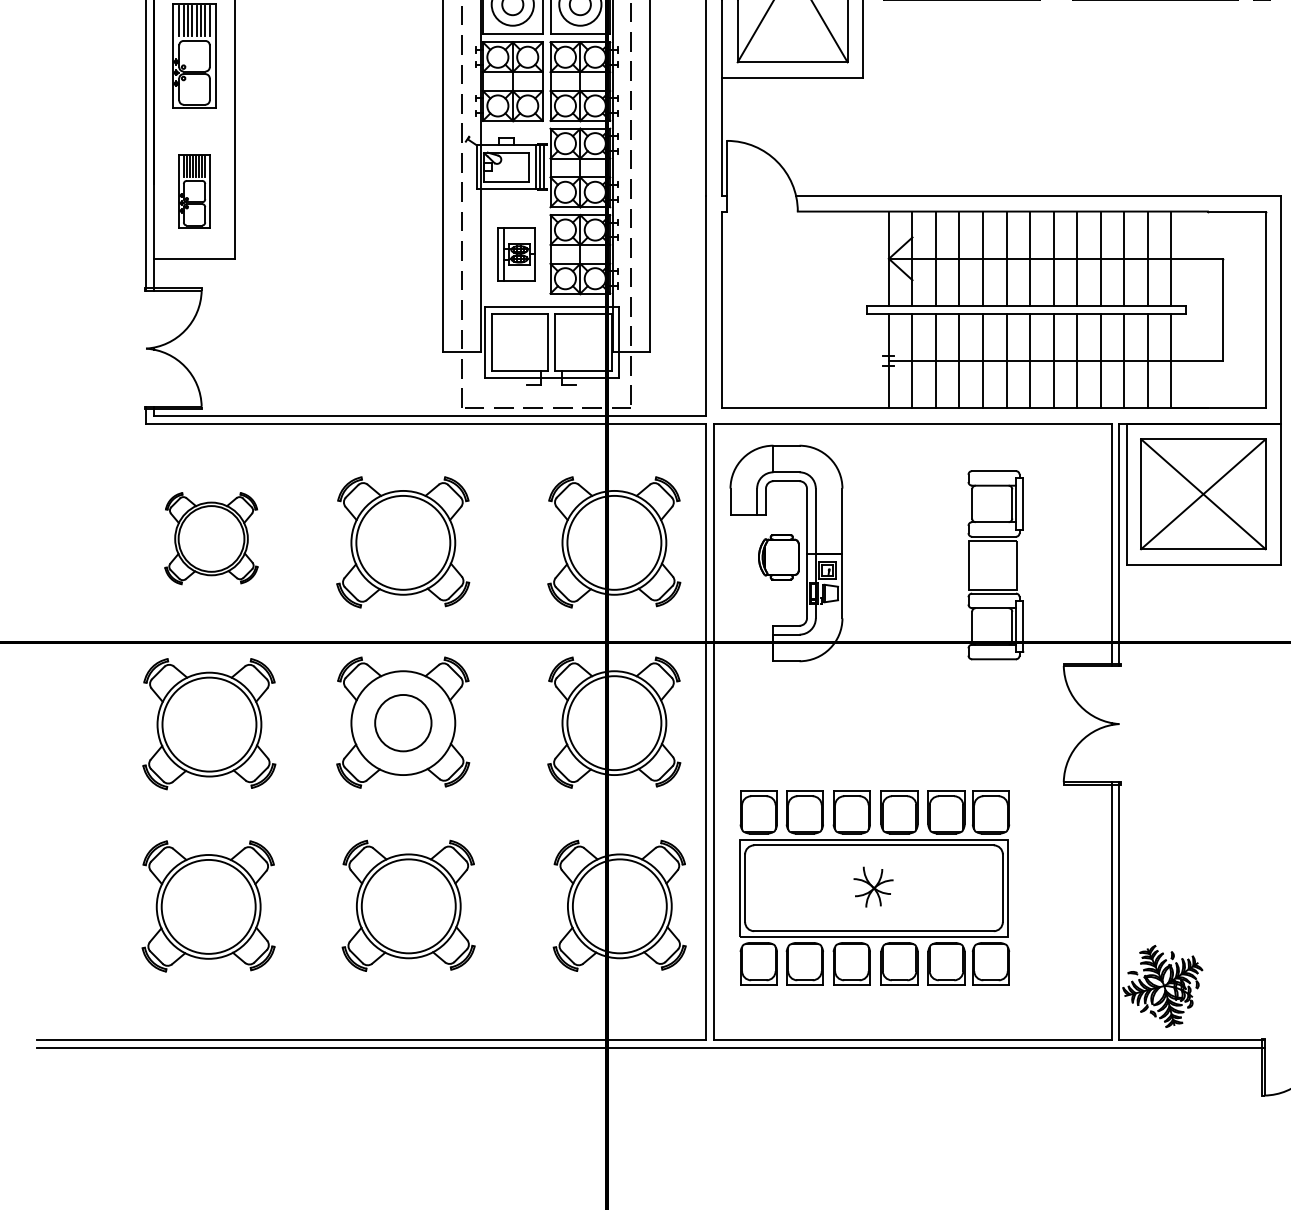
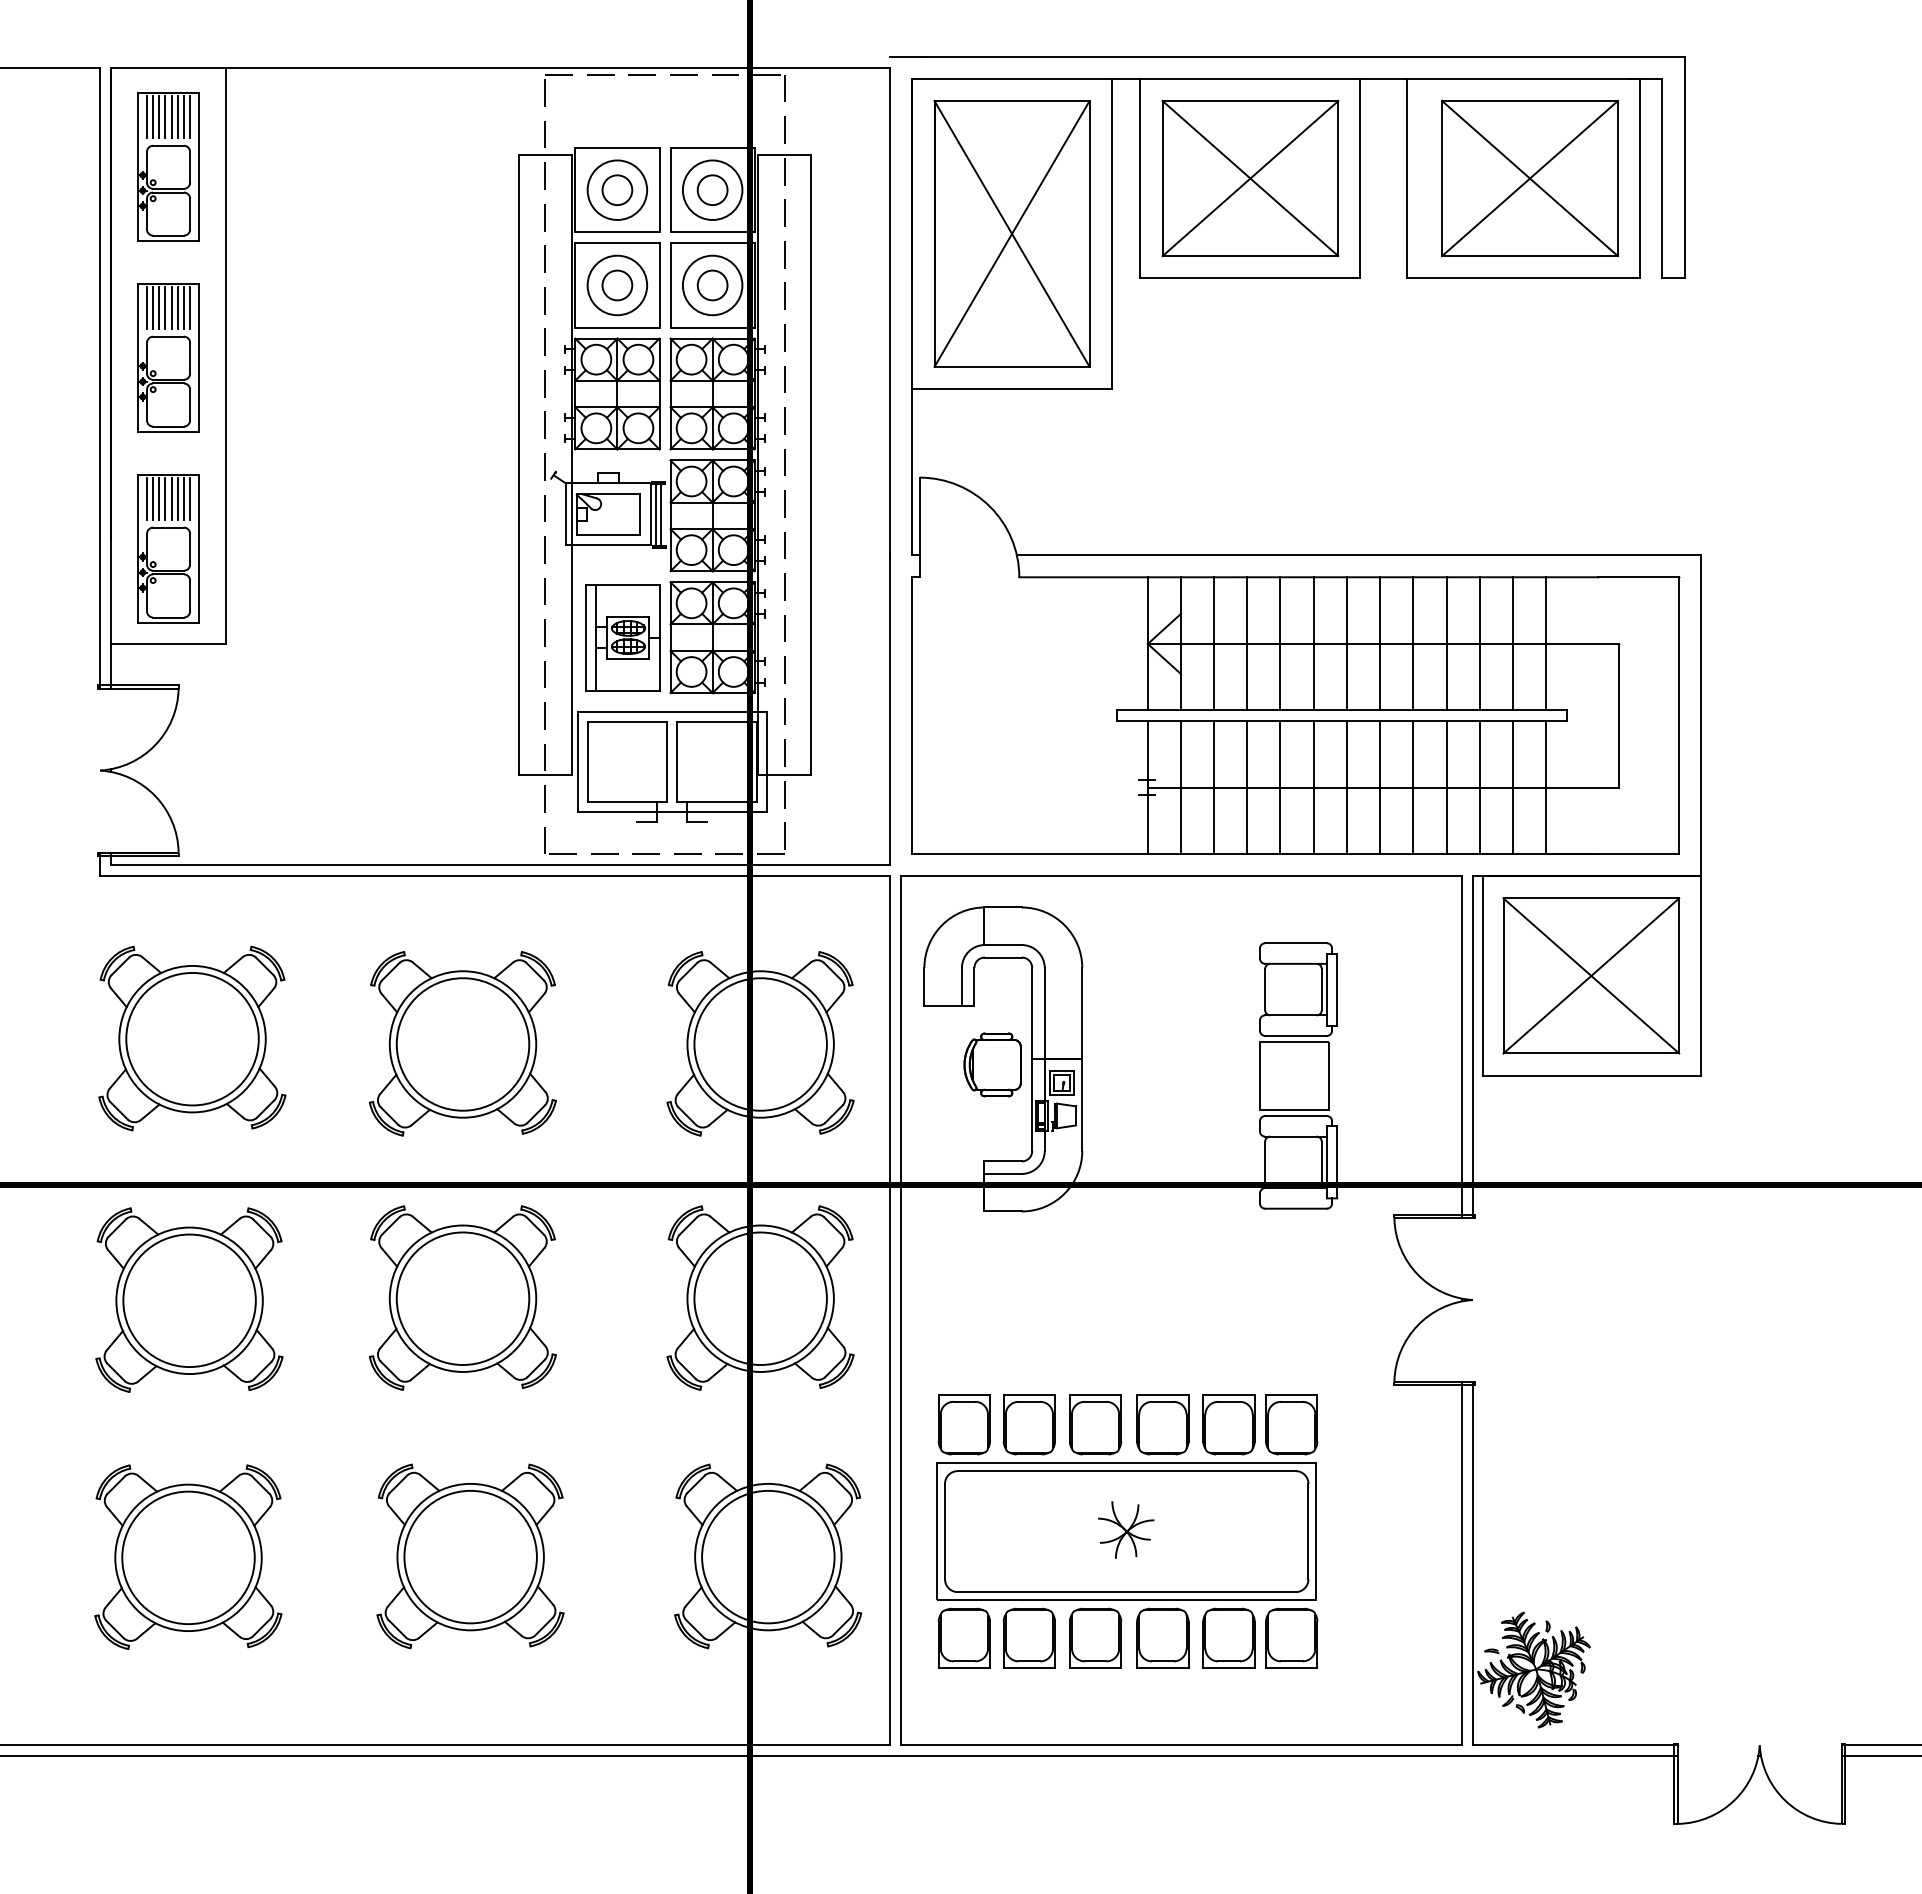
part: (194, 191) -> (168, 548), size x1.43
part: (516, 254) -> (622, 637), size x1.43
part: (211, 538) -> (192, 1038), size x1.43
circle: (402, 722) -> (462, 1298), size x1.67

